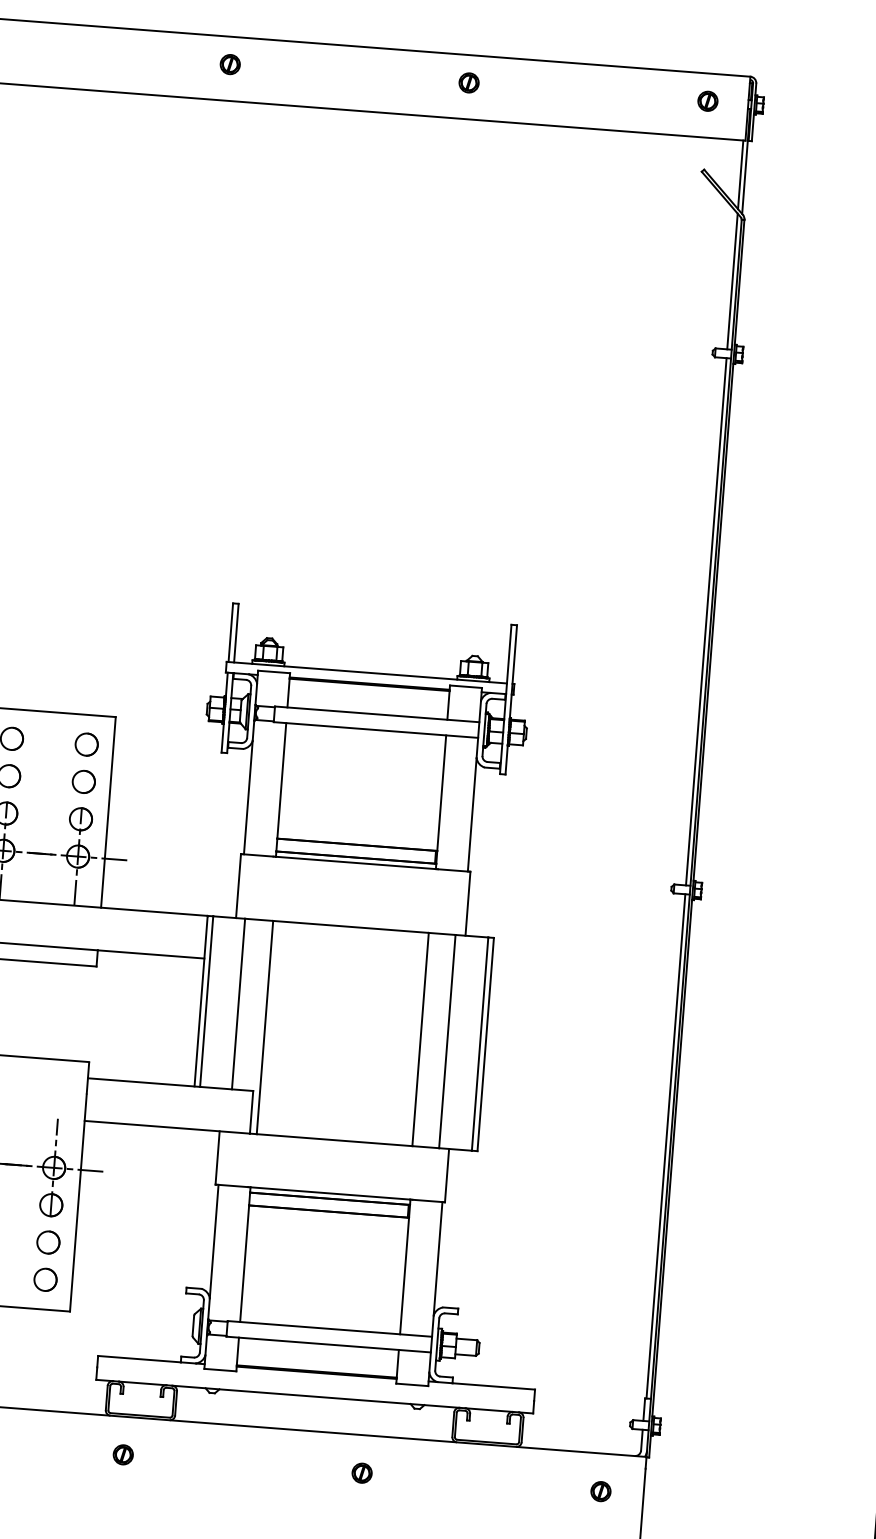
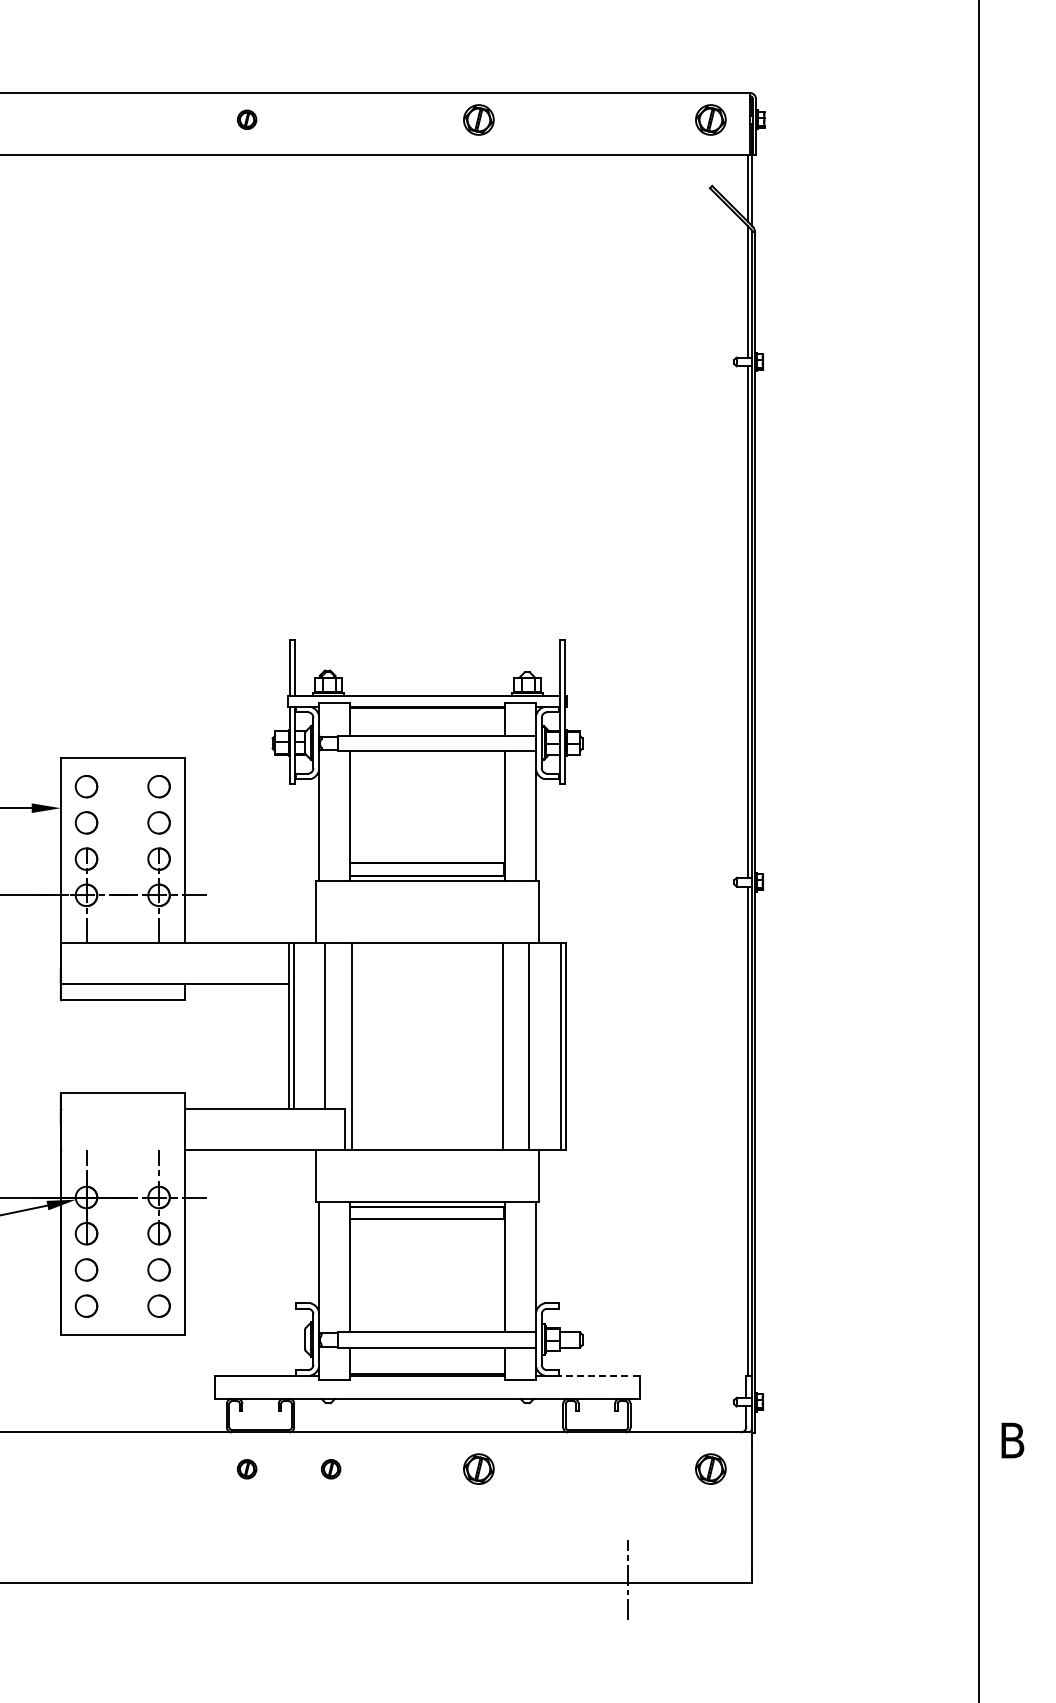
part: (468, 82) -> (478, 119), size x1.6
part: (707, 100) -> (710, 119), size x1.6
line: (493, 1386) -> (599, 1375), solid -> dashed
part: (209, 1461) -> (330, 1469), added
part: (361, 1473) -> (478, 1469), size x1.6
part: (600, 1491) -> (710, 1469), size x1.6

